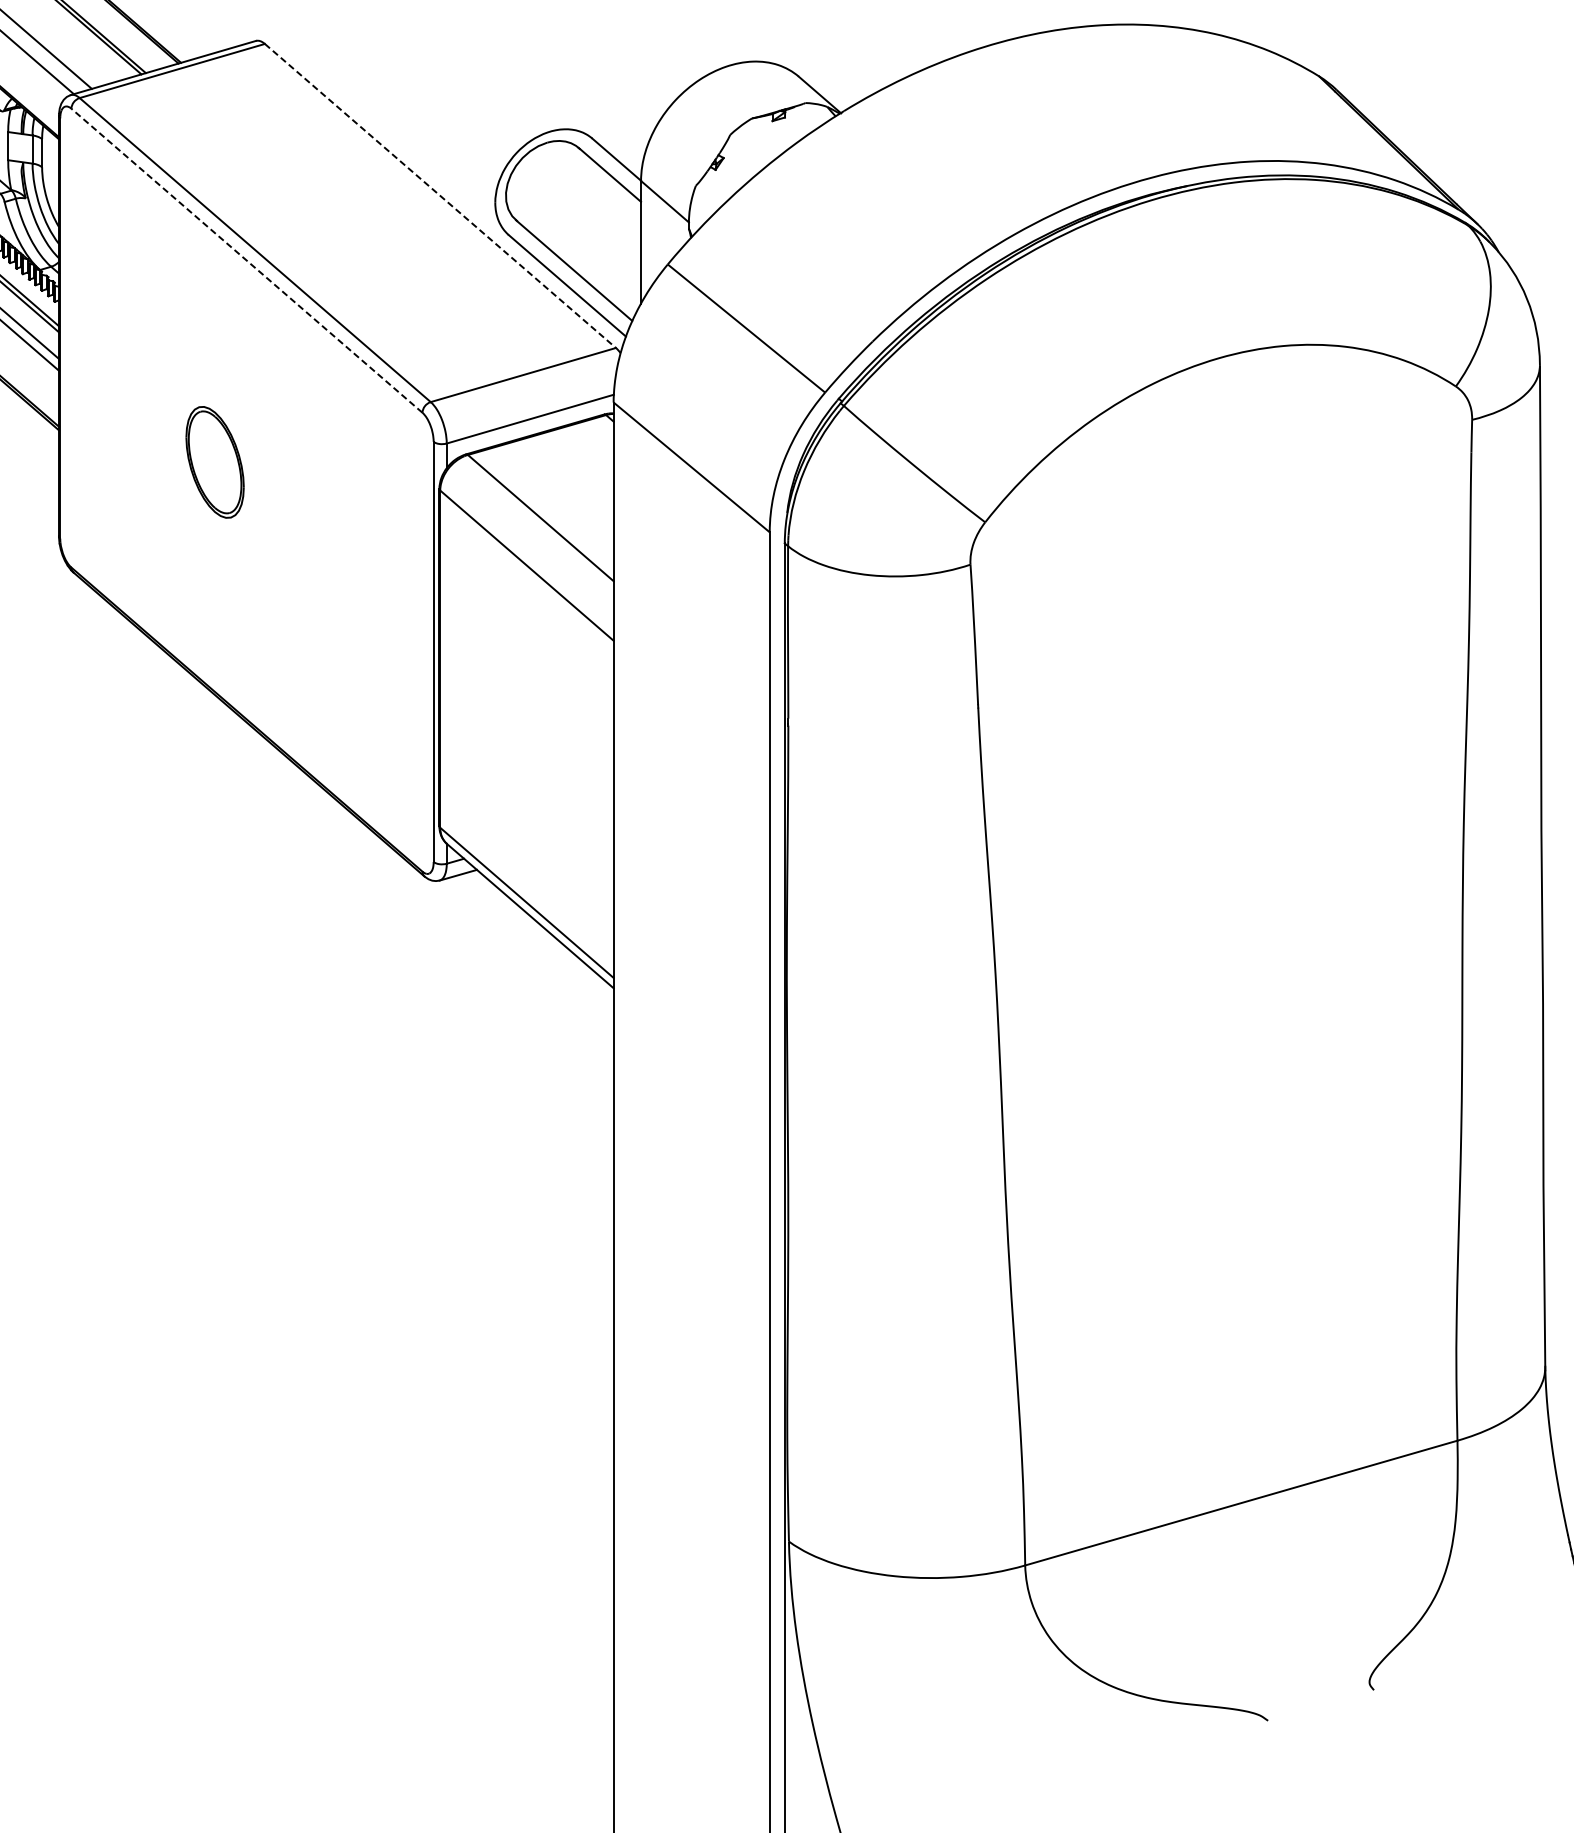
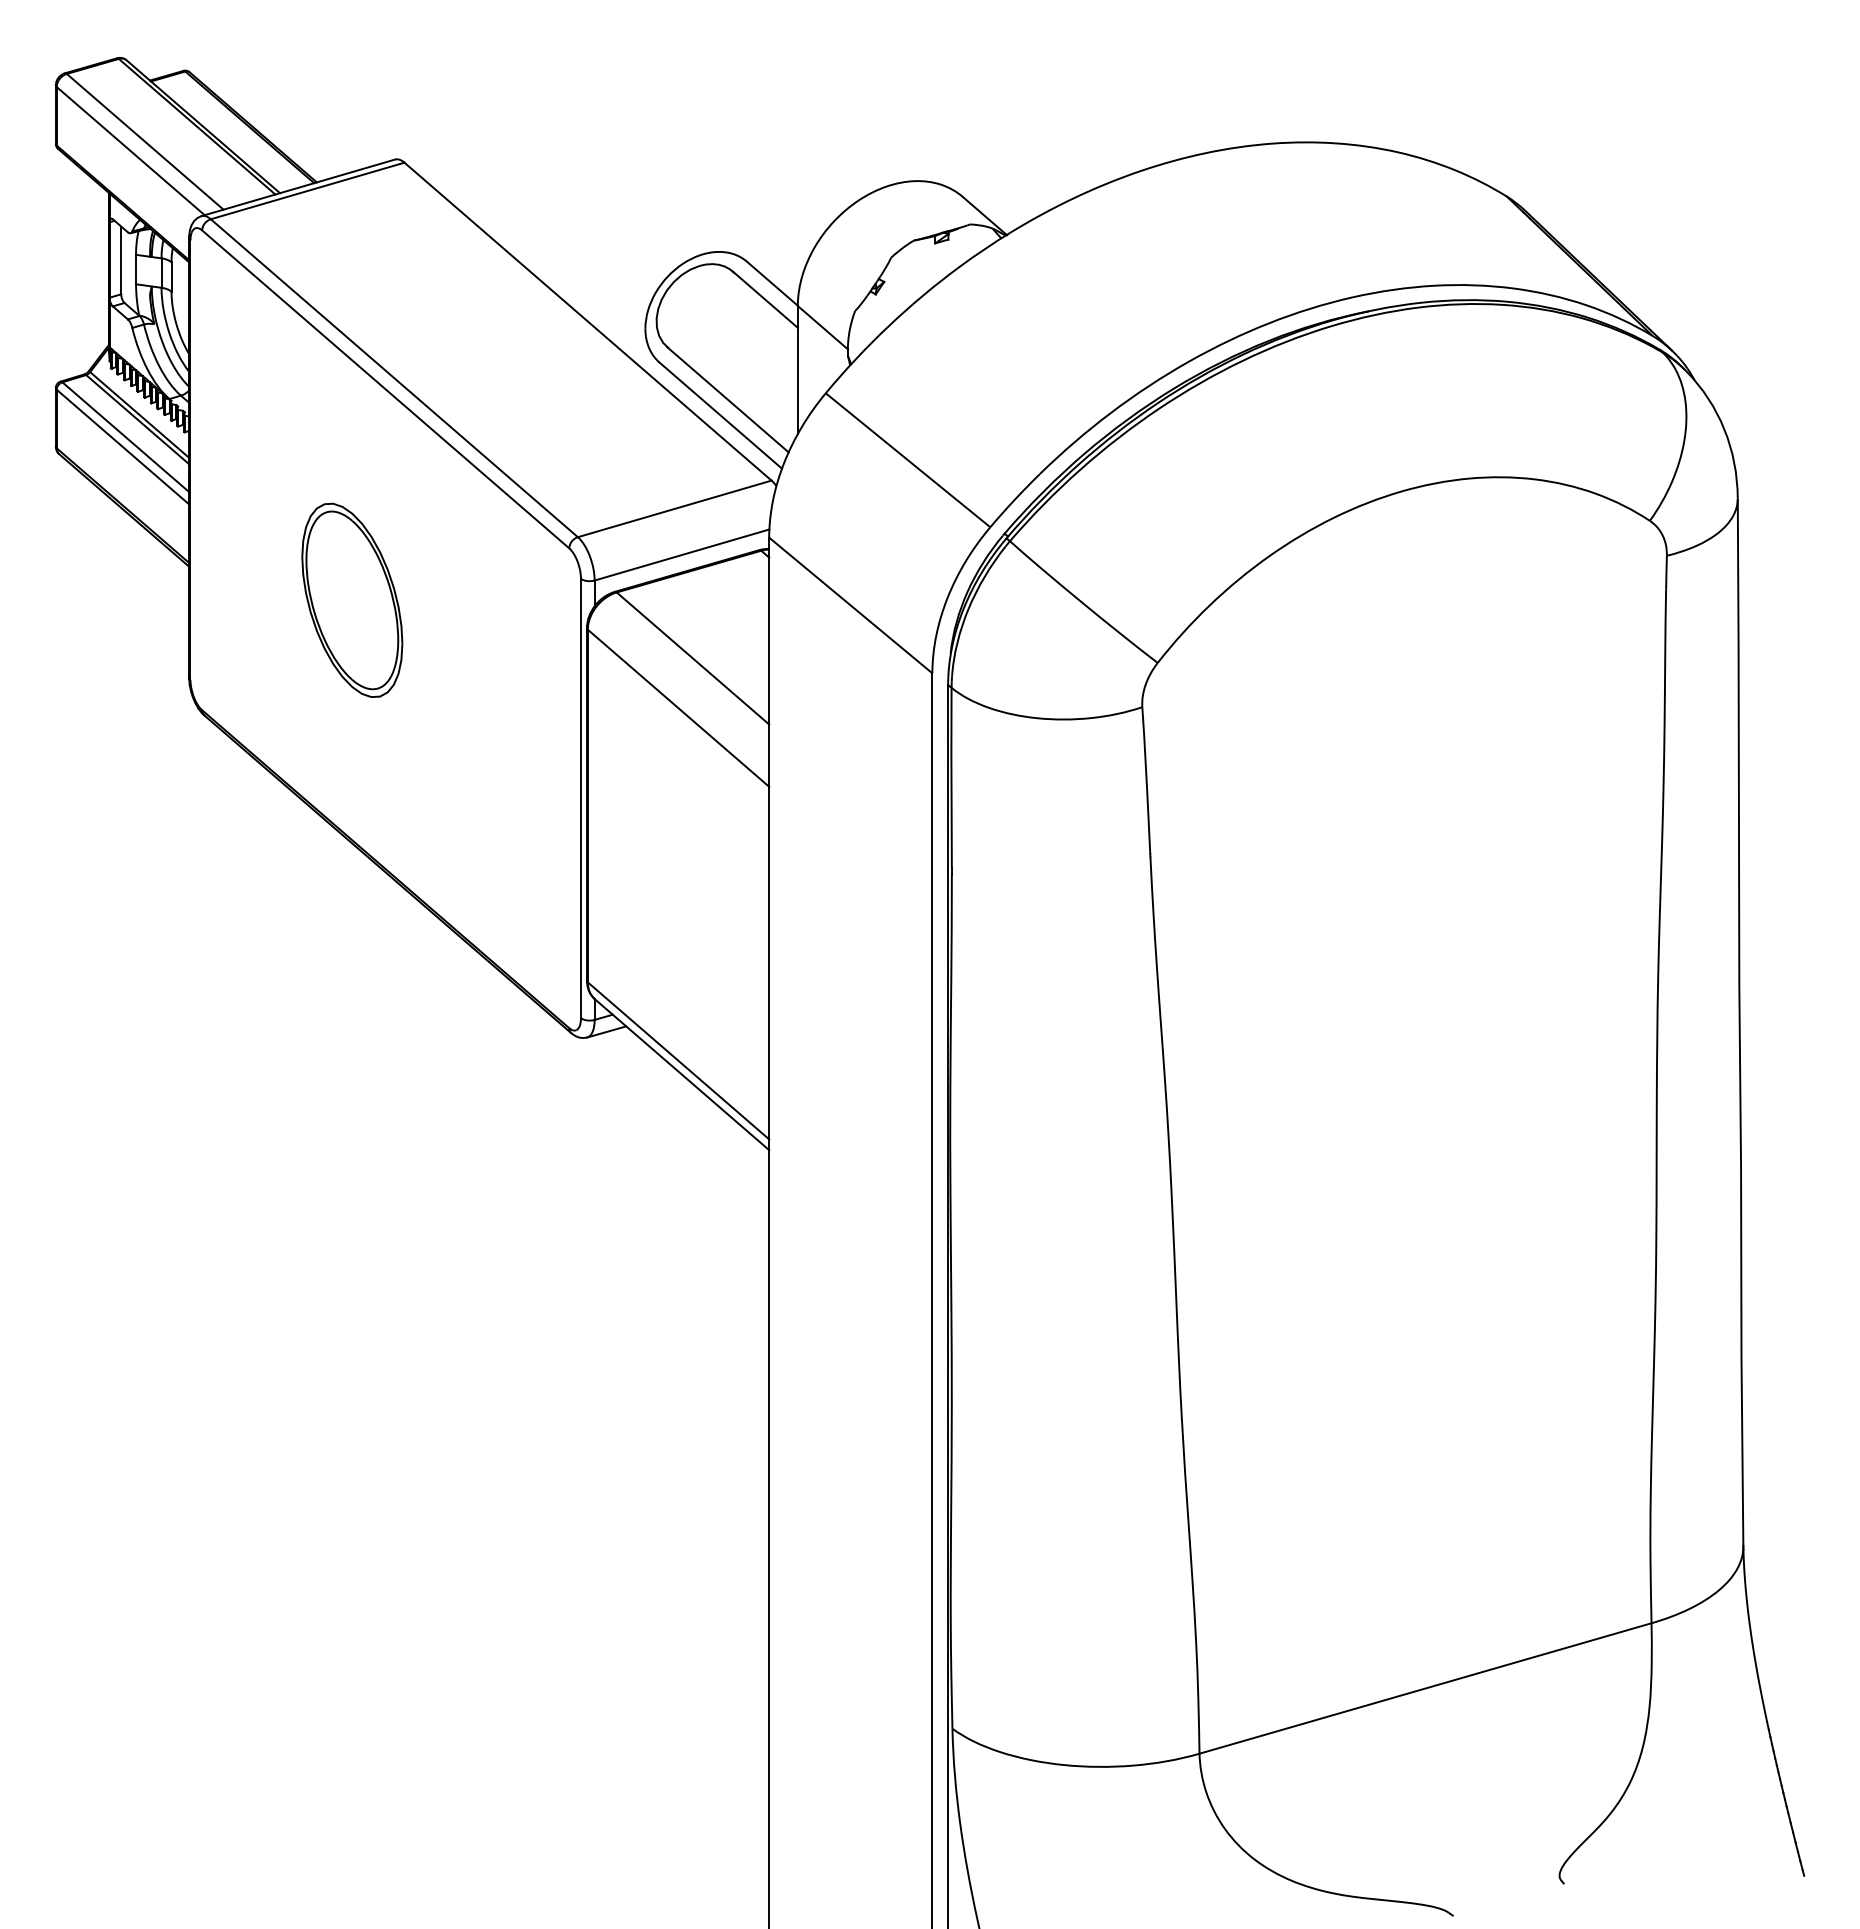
line: (440, 195) -> (588, 321), dashed -> solid
line: (246, 260) -> (385, 389), dashed -> solid
part: (215, 461) -> (352, 599), size x1.67

